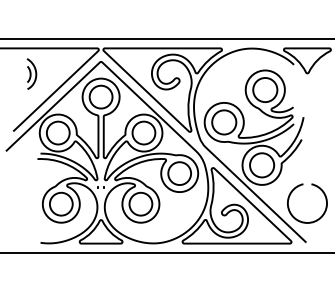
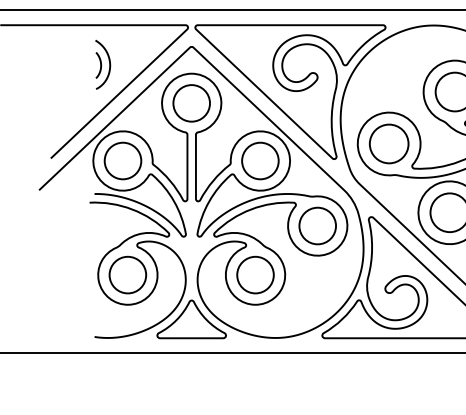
part: (31, 73) -> (102, 63), moved

